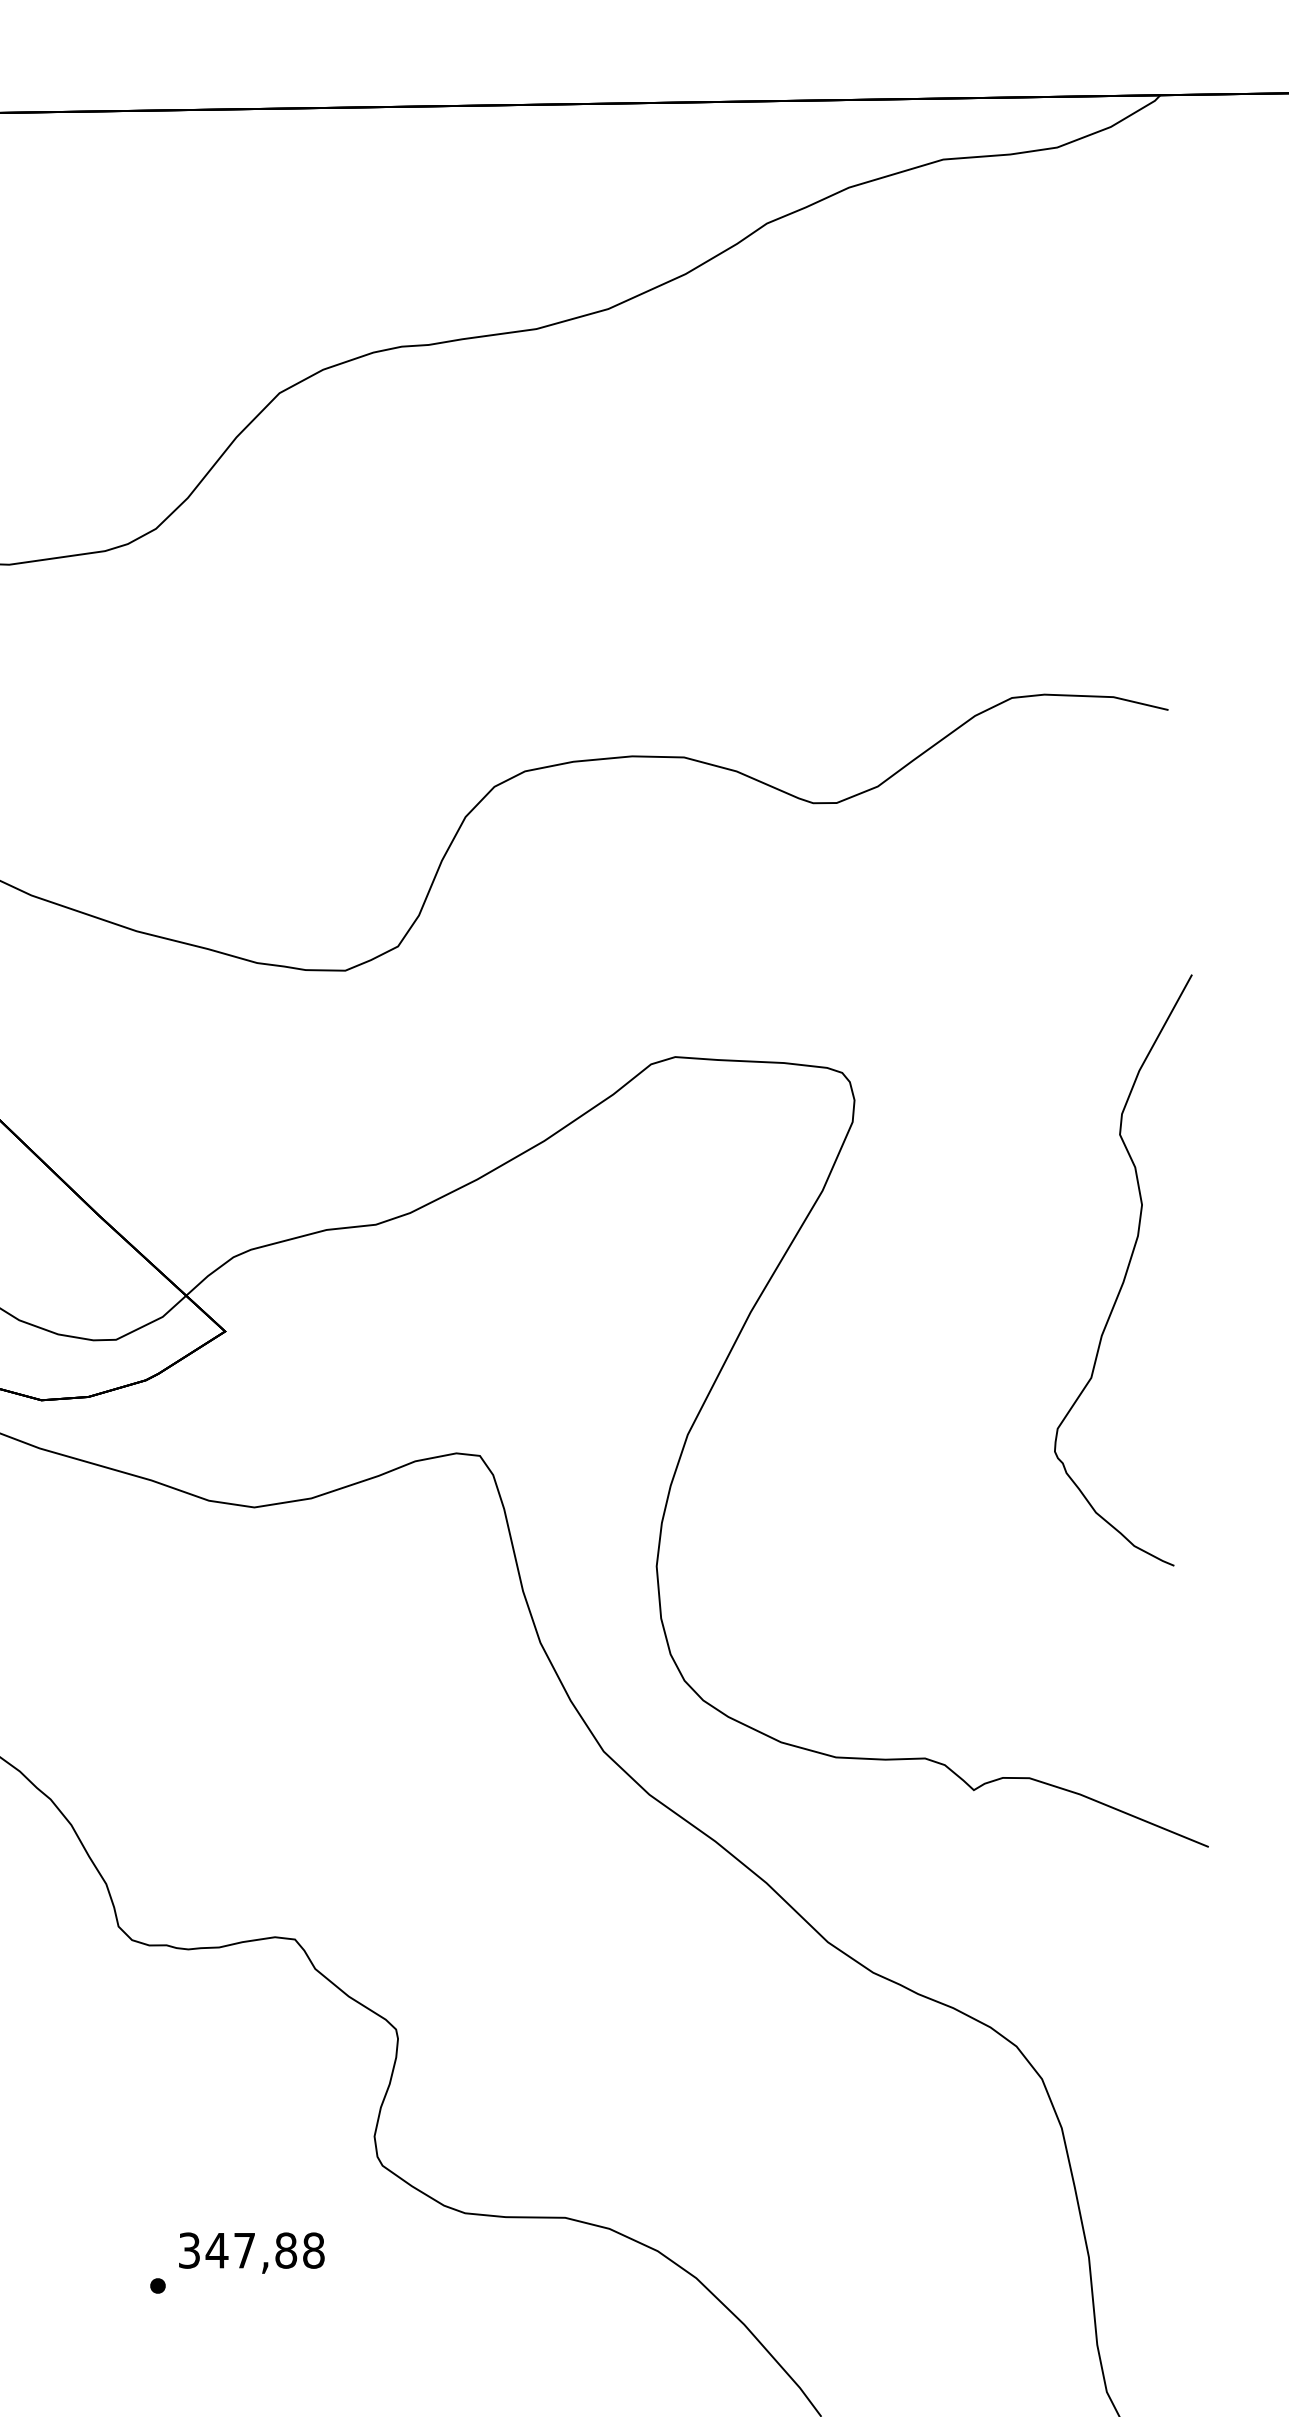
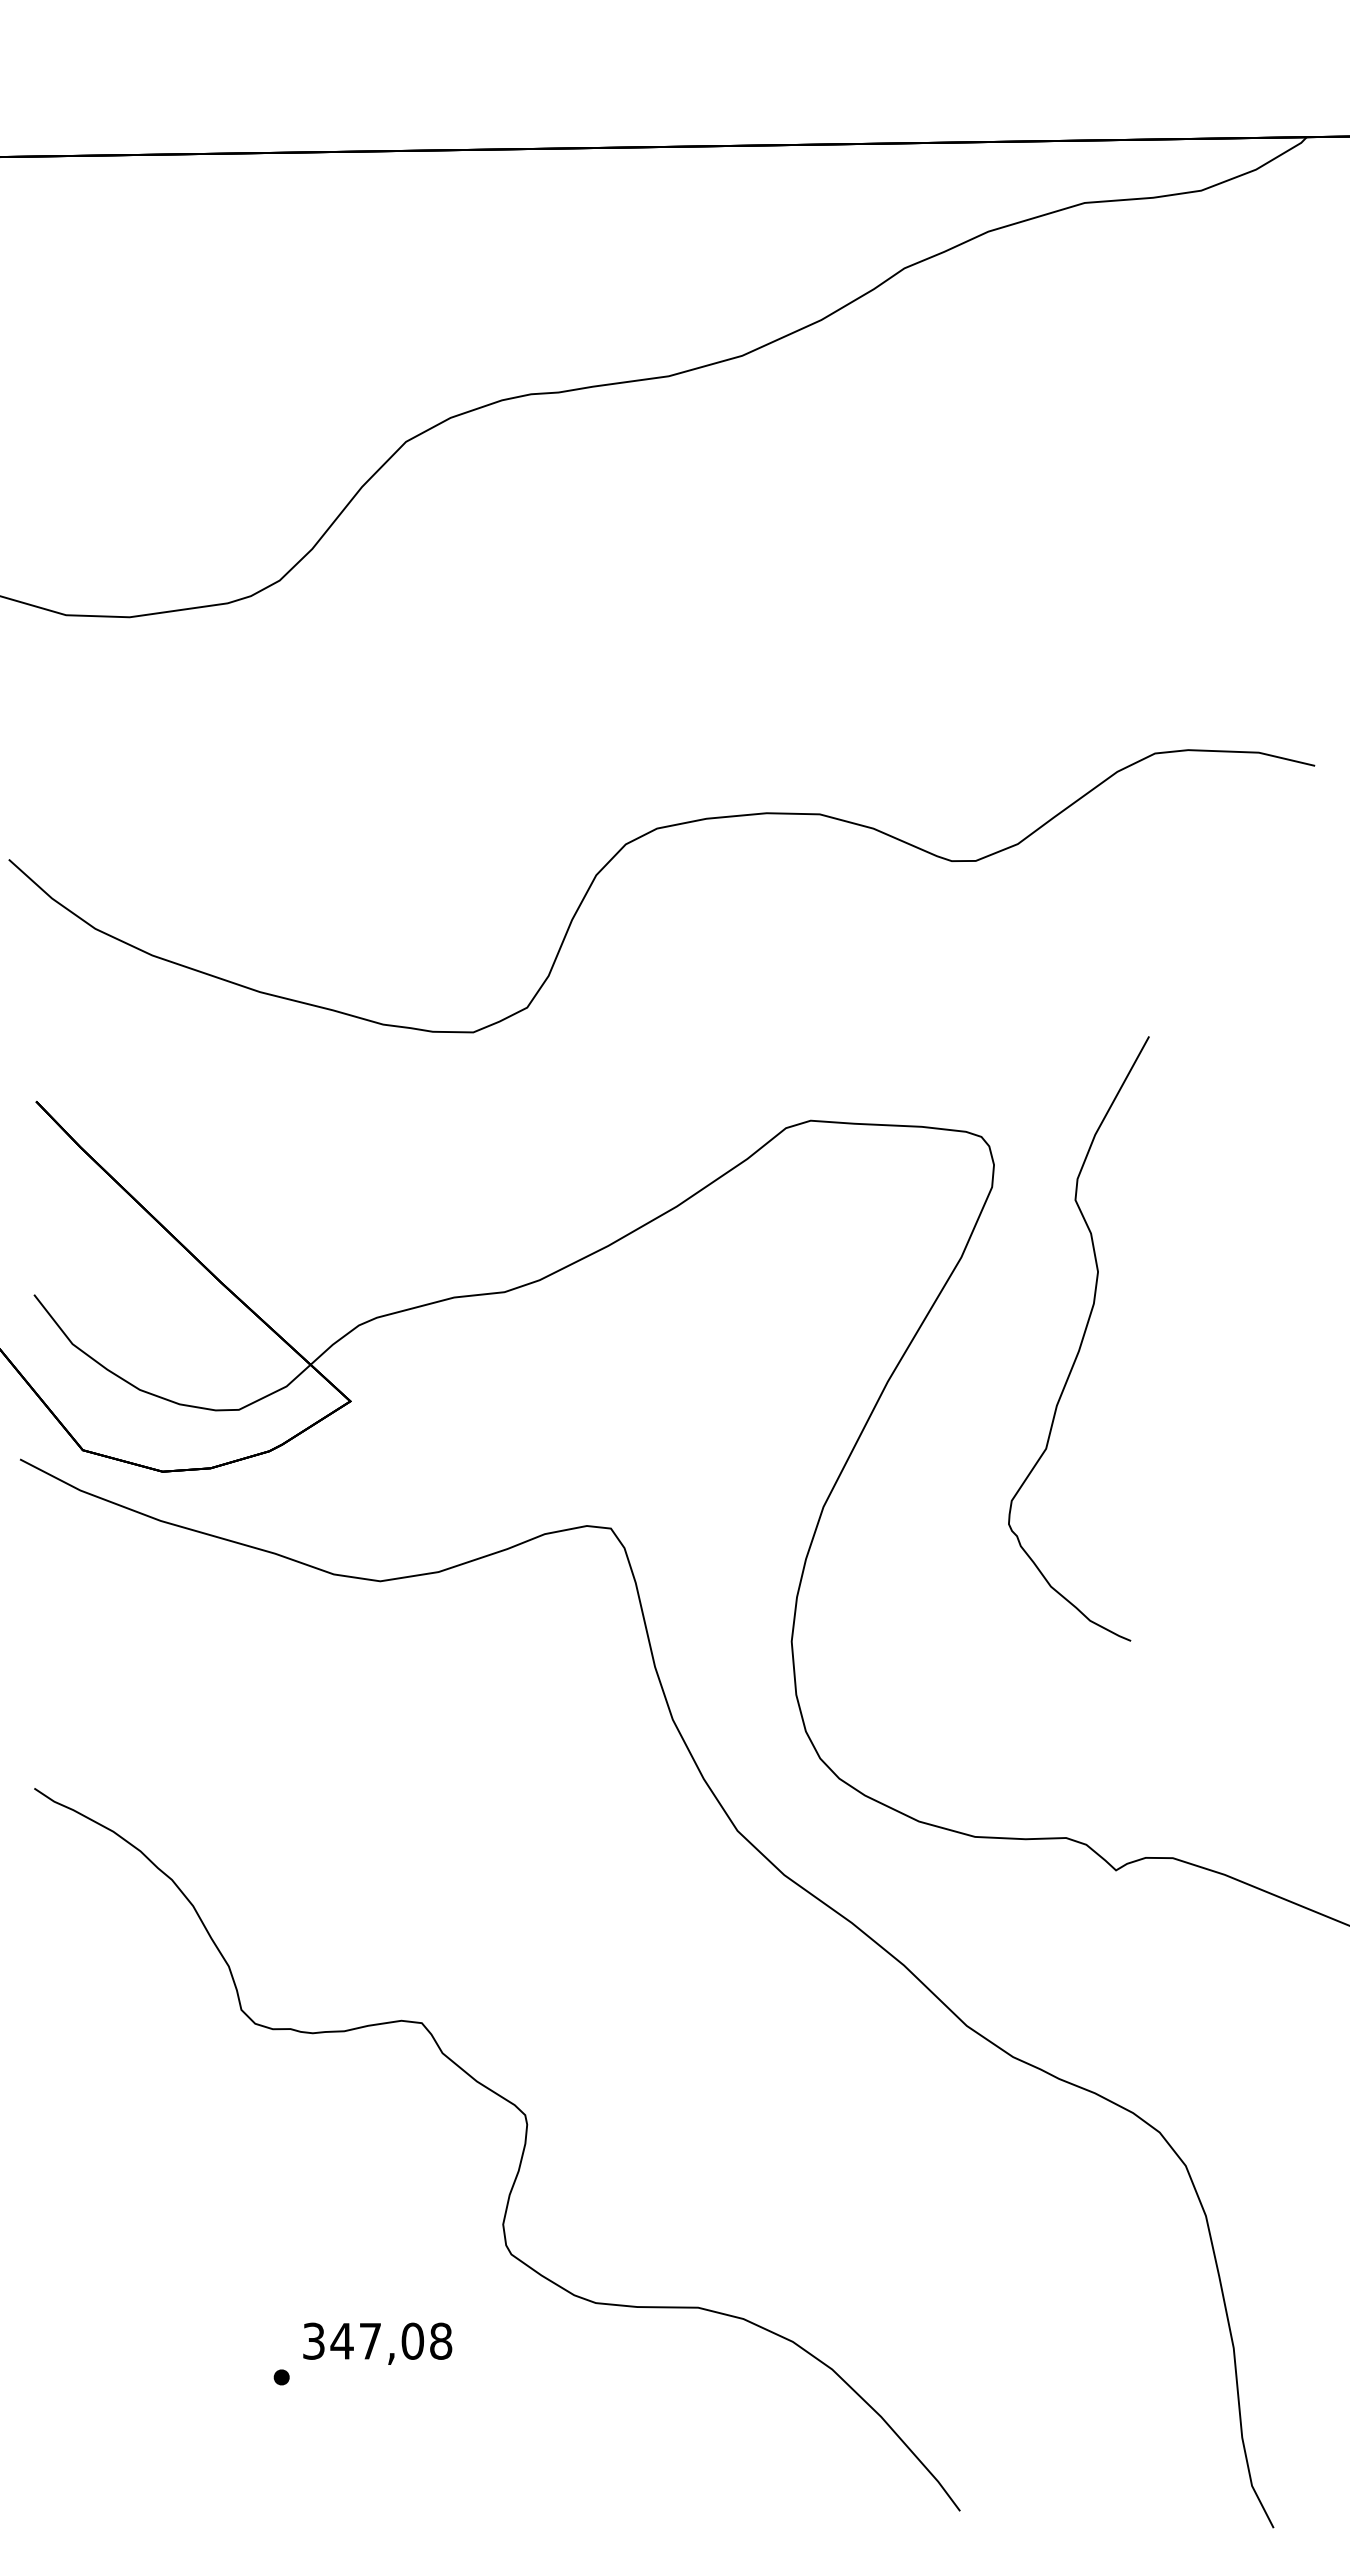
curve: (1125, 1270) -> (1081, 1339), moved
text: (285, 2249) -> (412, 2340), 347,88 -> 347,08

